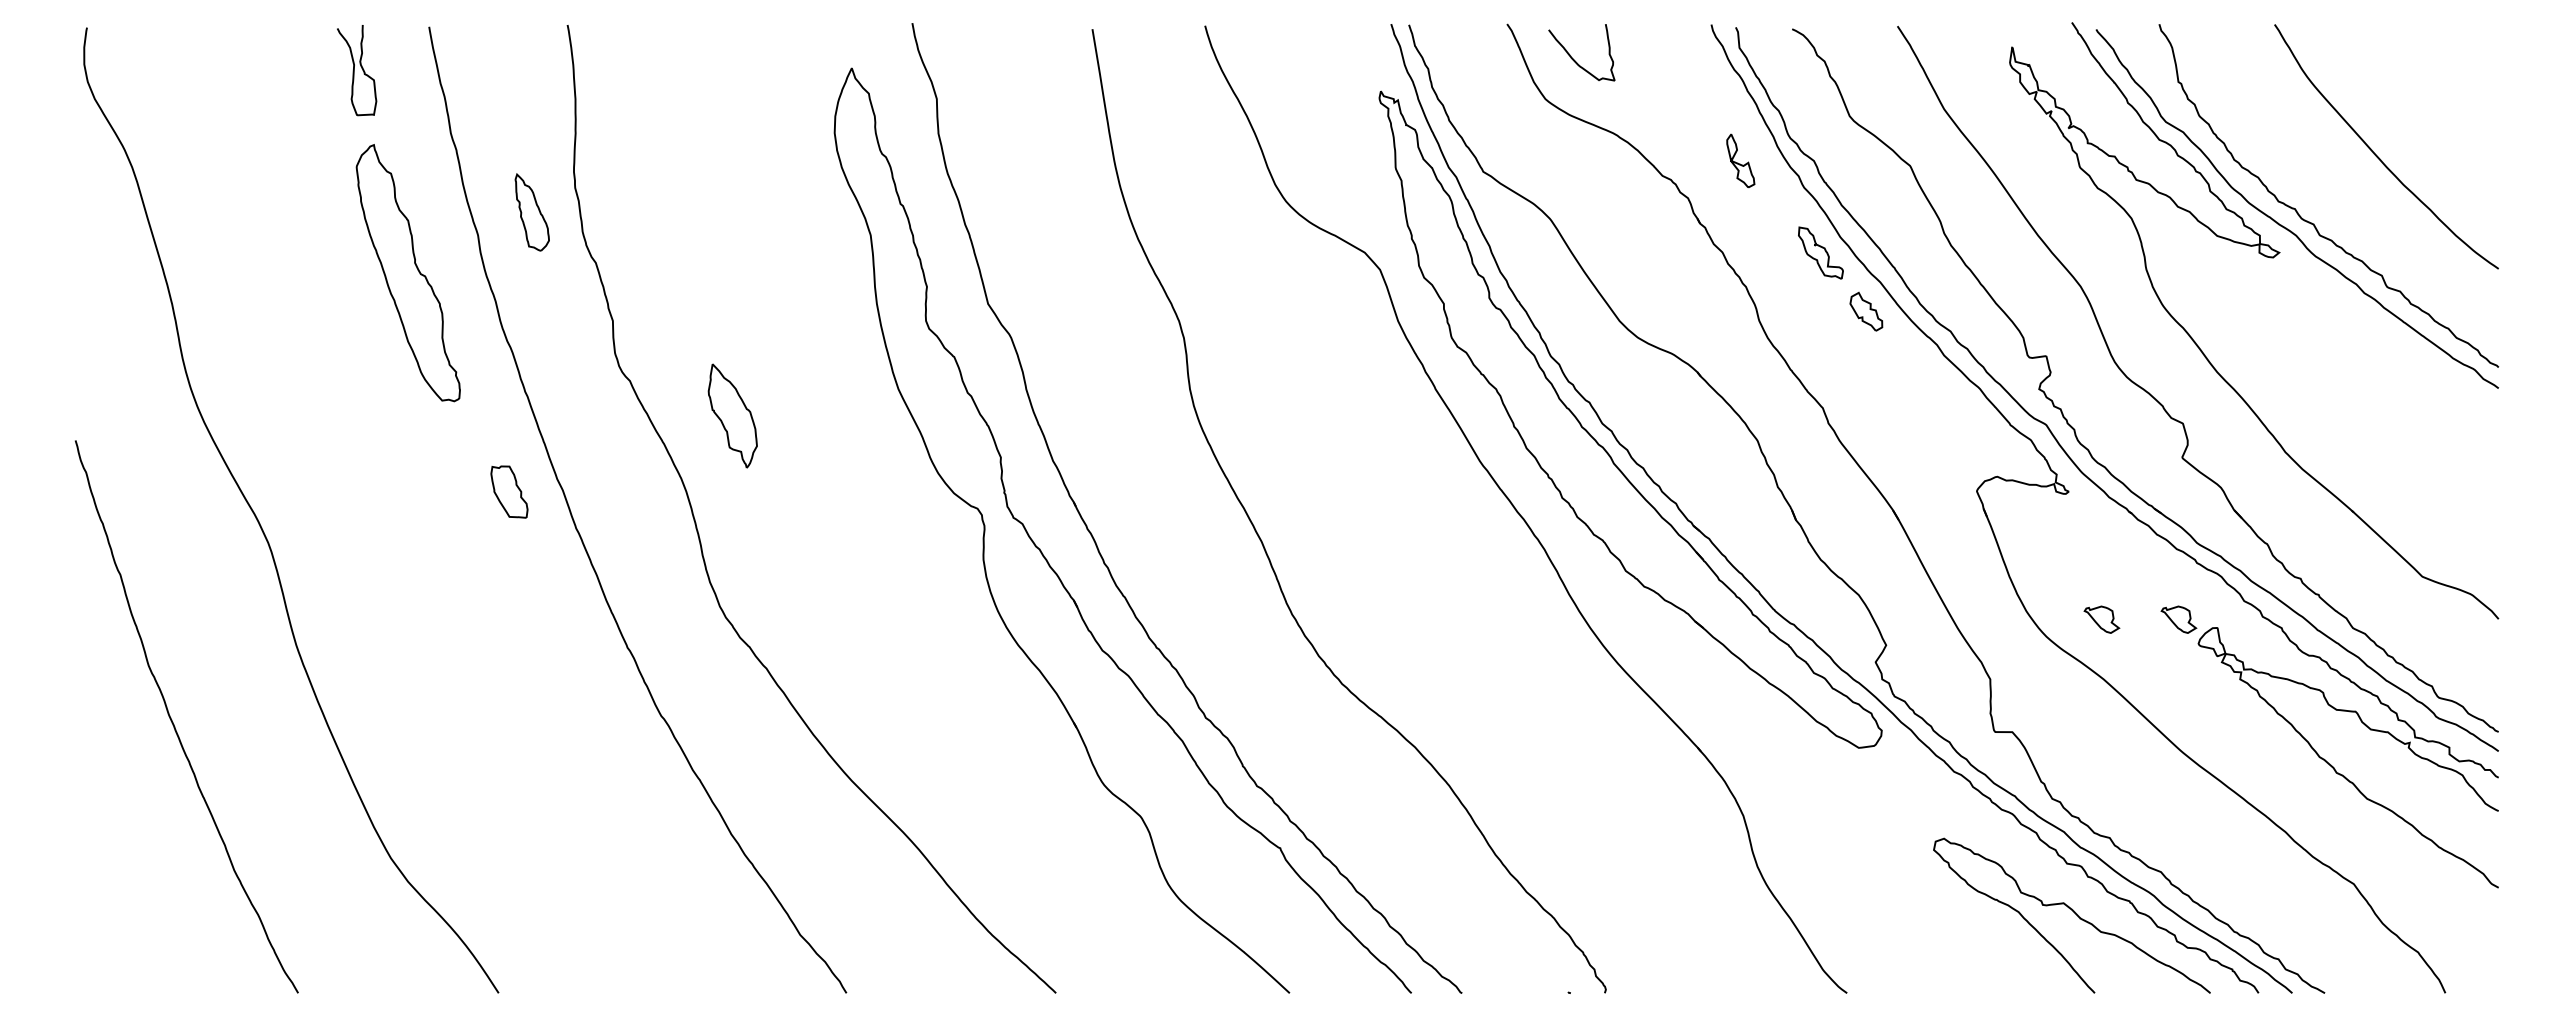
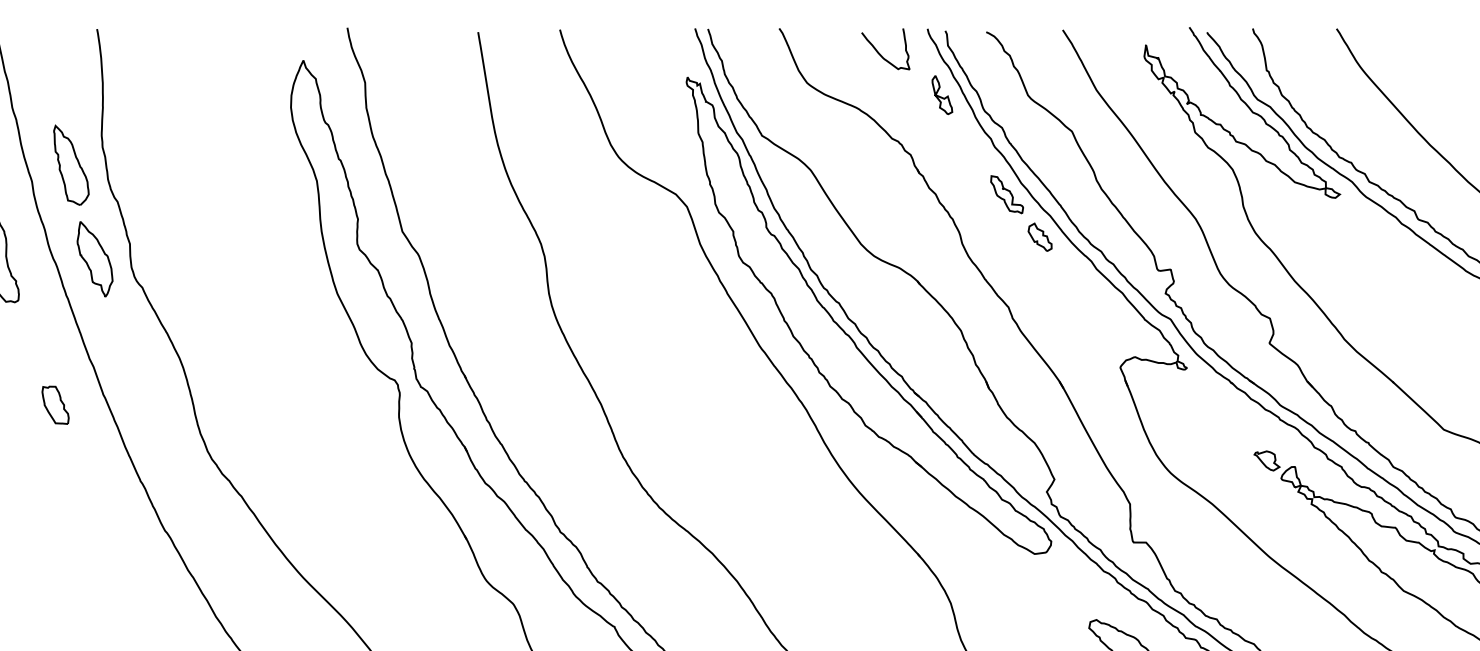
curve: (1574, 59) -> (880, 54), moved
part: (1740, 160) -> (942, 94), moved
part: (532, 212) -> (71, 165), size x1.43
part: (732, 415) -> (94, 258), moved
part: (509, 491) -> (55, 404), moved
part: (2101, 619) -> (1210, 460), removed

